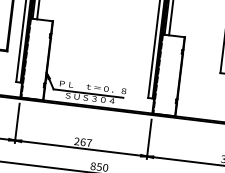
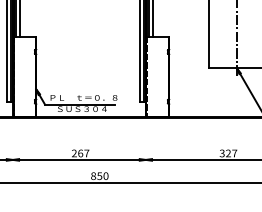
line: (16, 123) -> (12, 142), removed
line: (148, 139) -> (145, 142), removed

